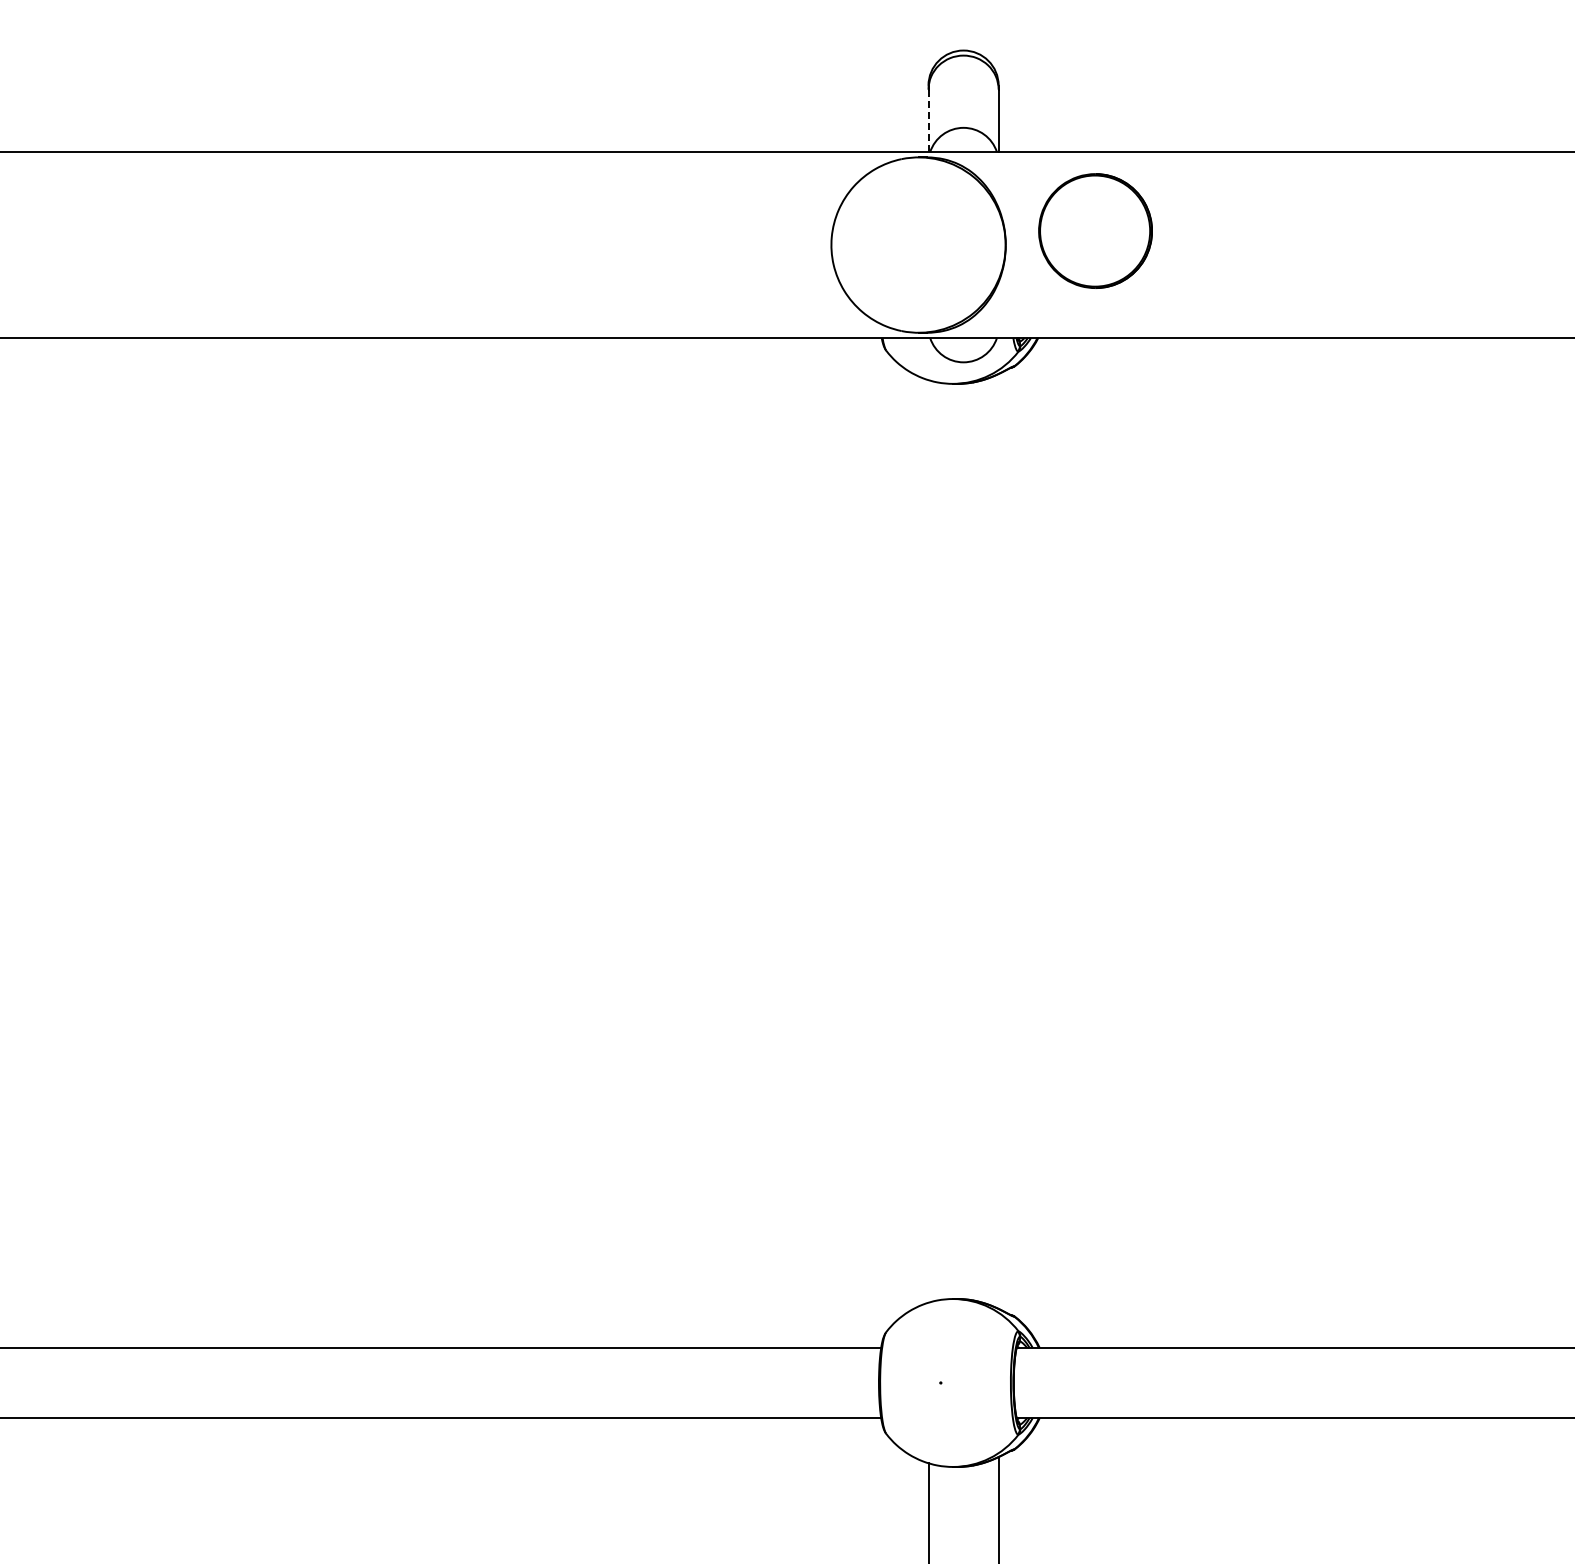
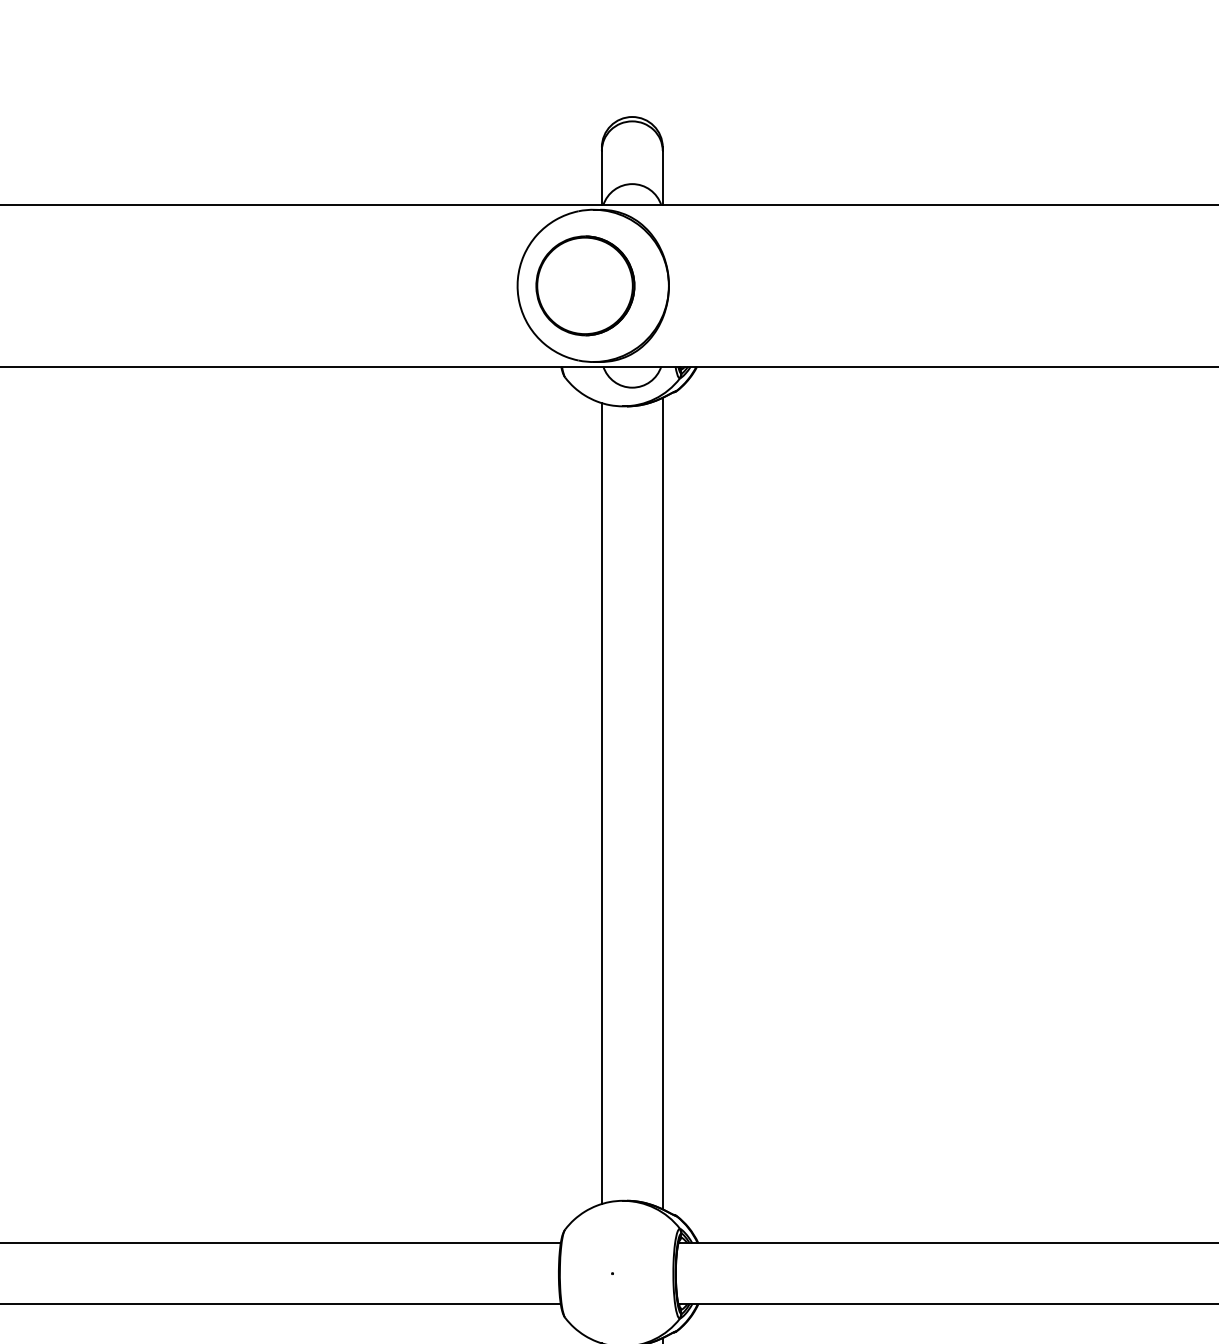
line: (928, 121) -> (601, 178), dashed -> solid
part: (1095, 230) -> (585, 285), moved
line: (998, 840) -> (662, 802), added
line: (928, 841) -> (601, 803), added

